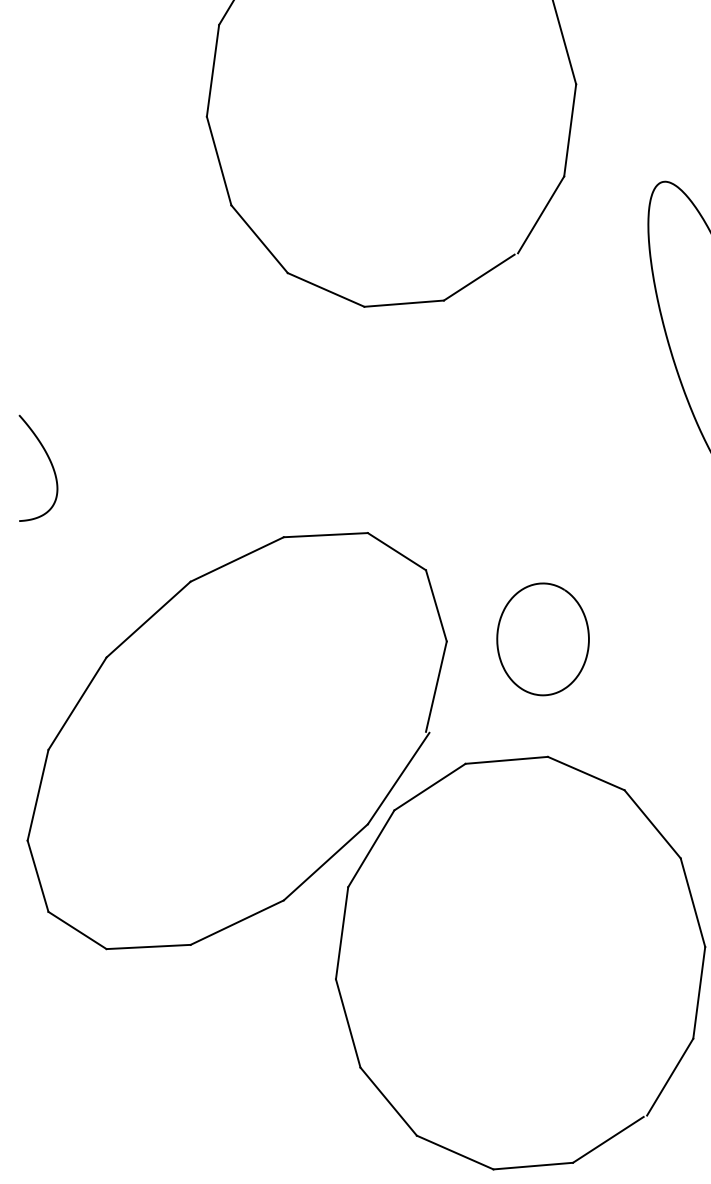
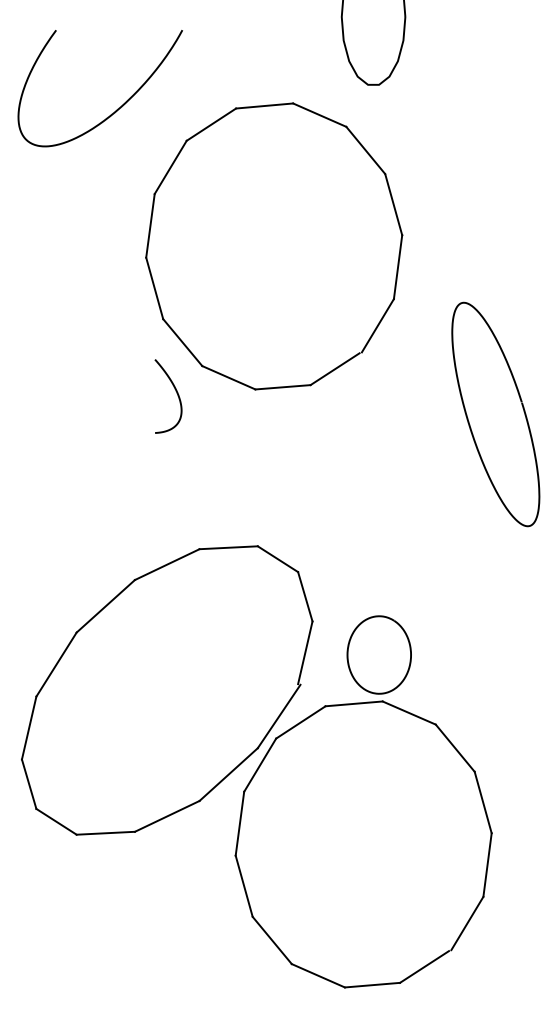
curve: (50, 464) -> (176, 393), moved
curve: (498, 638) -> (348, 654), moved

